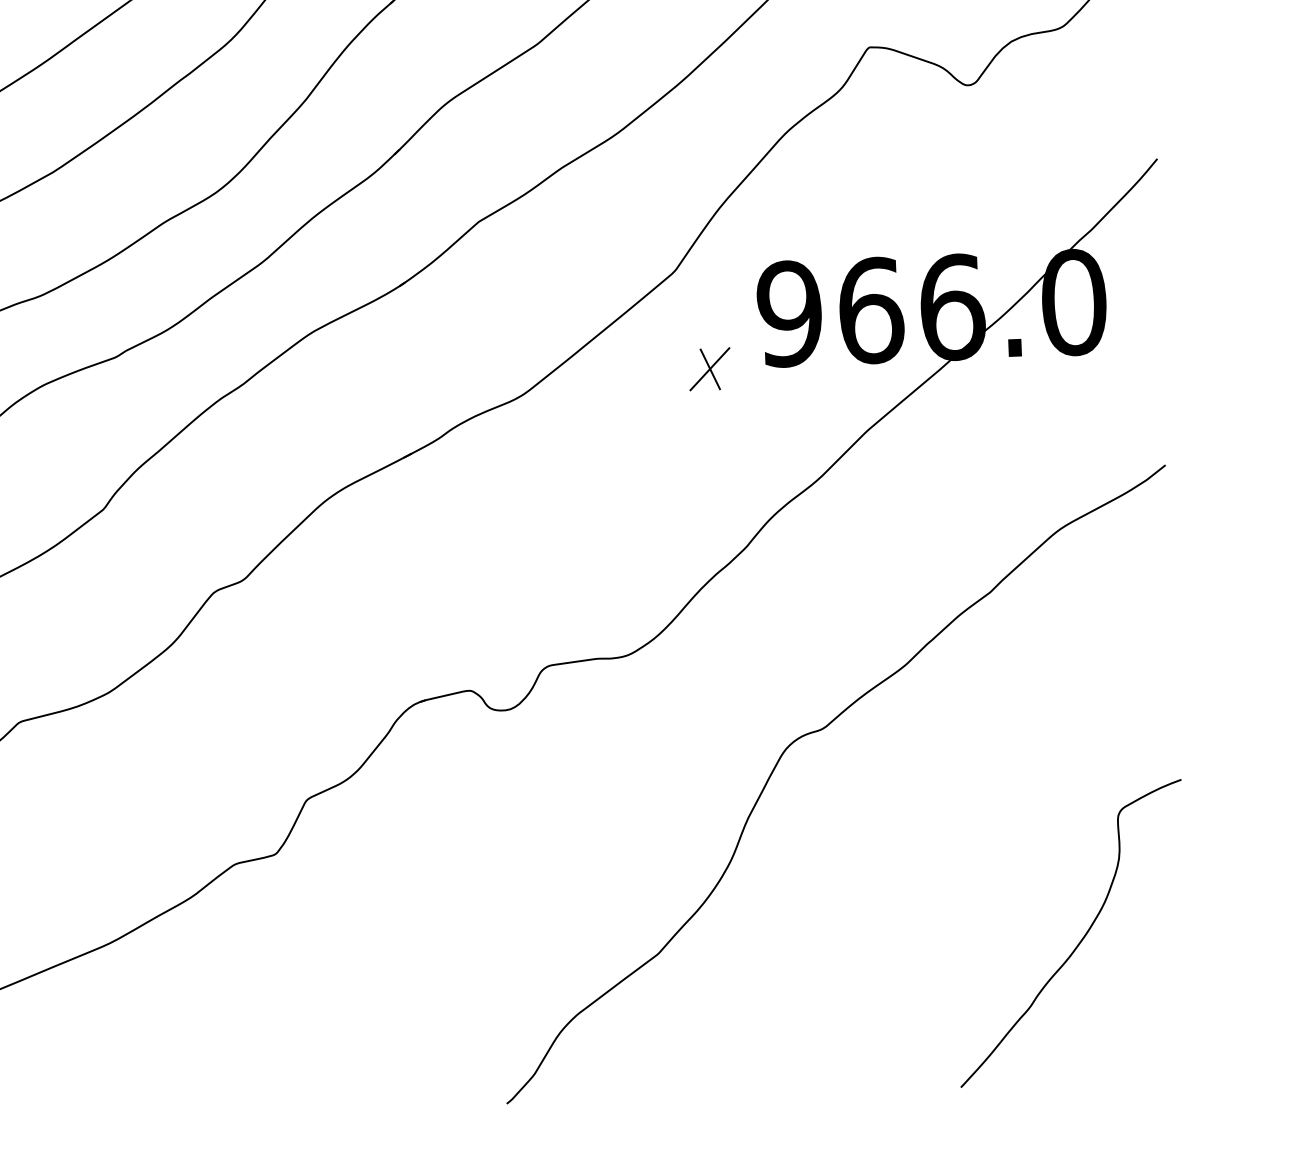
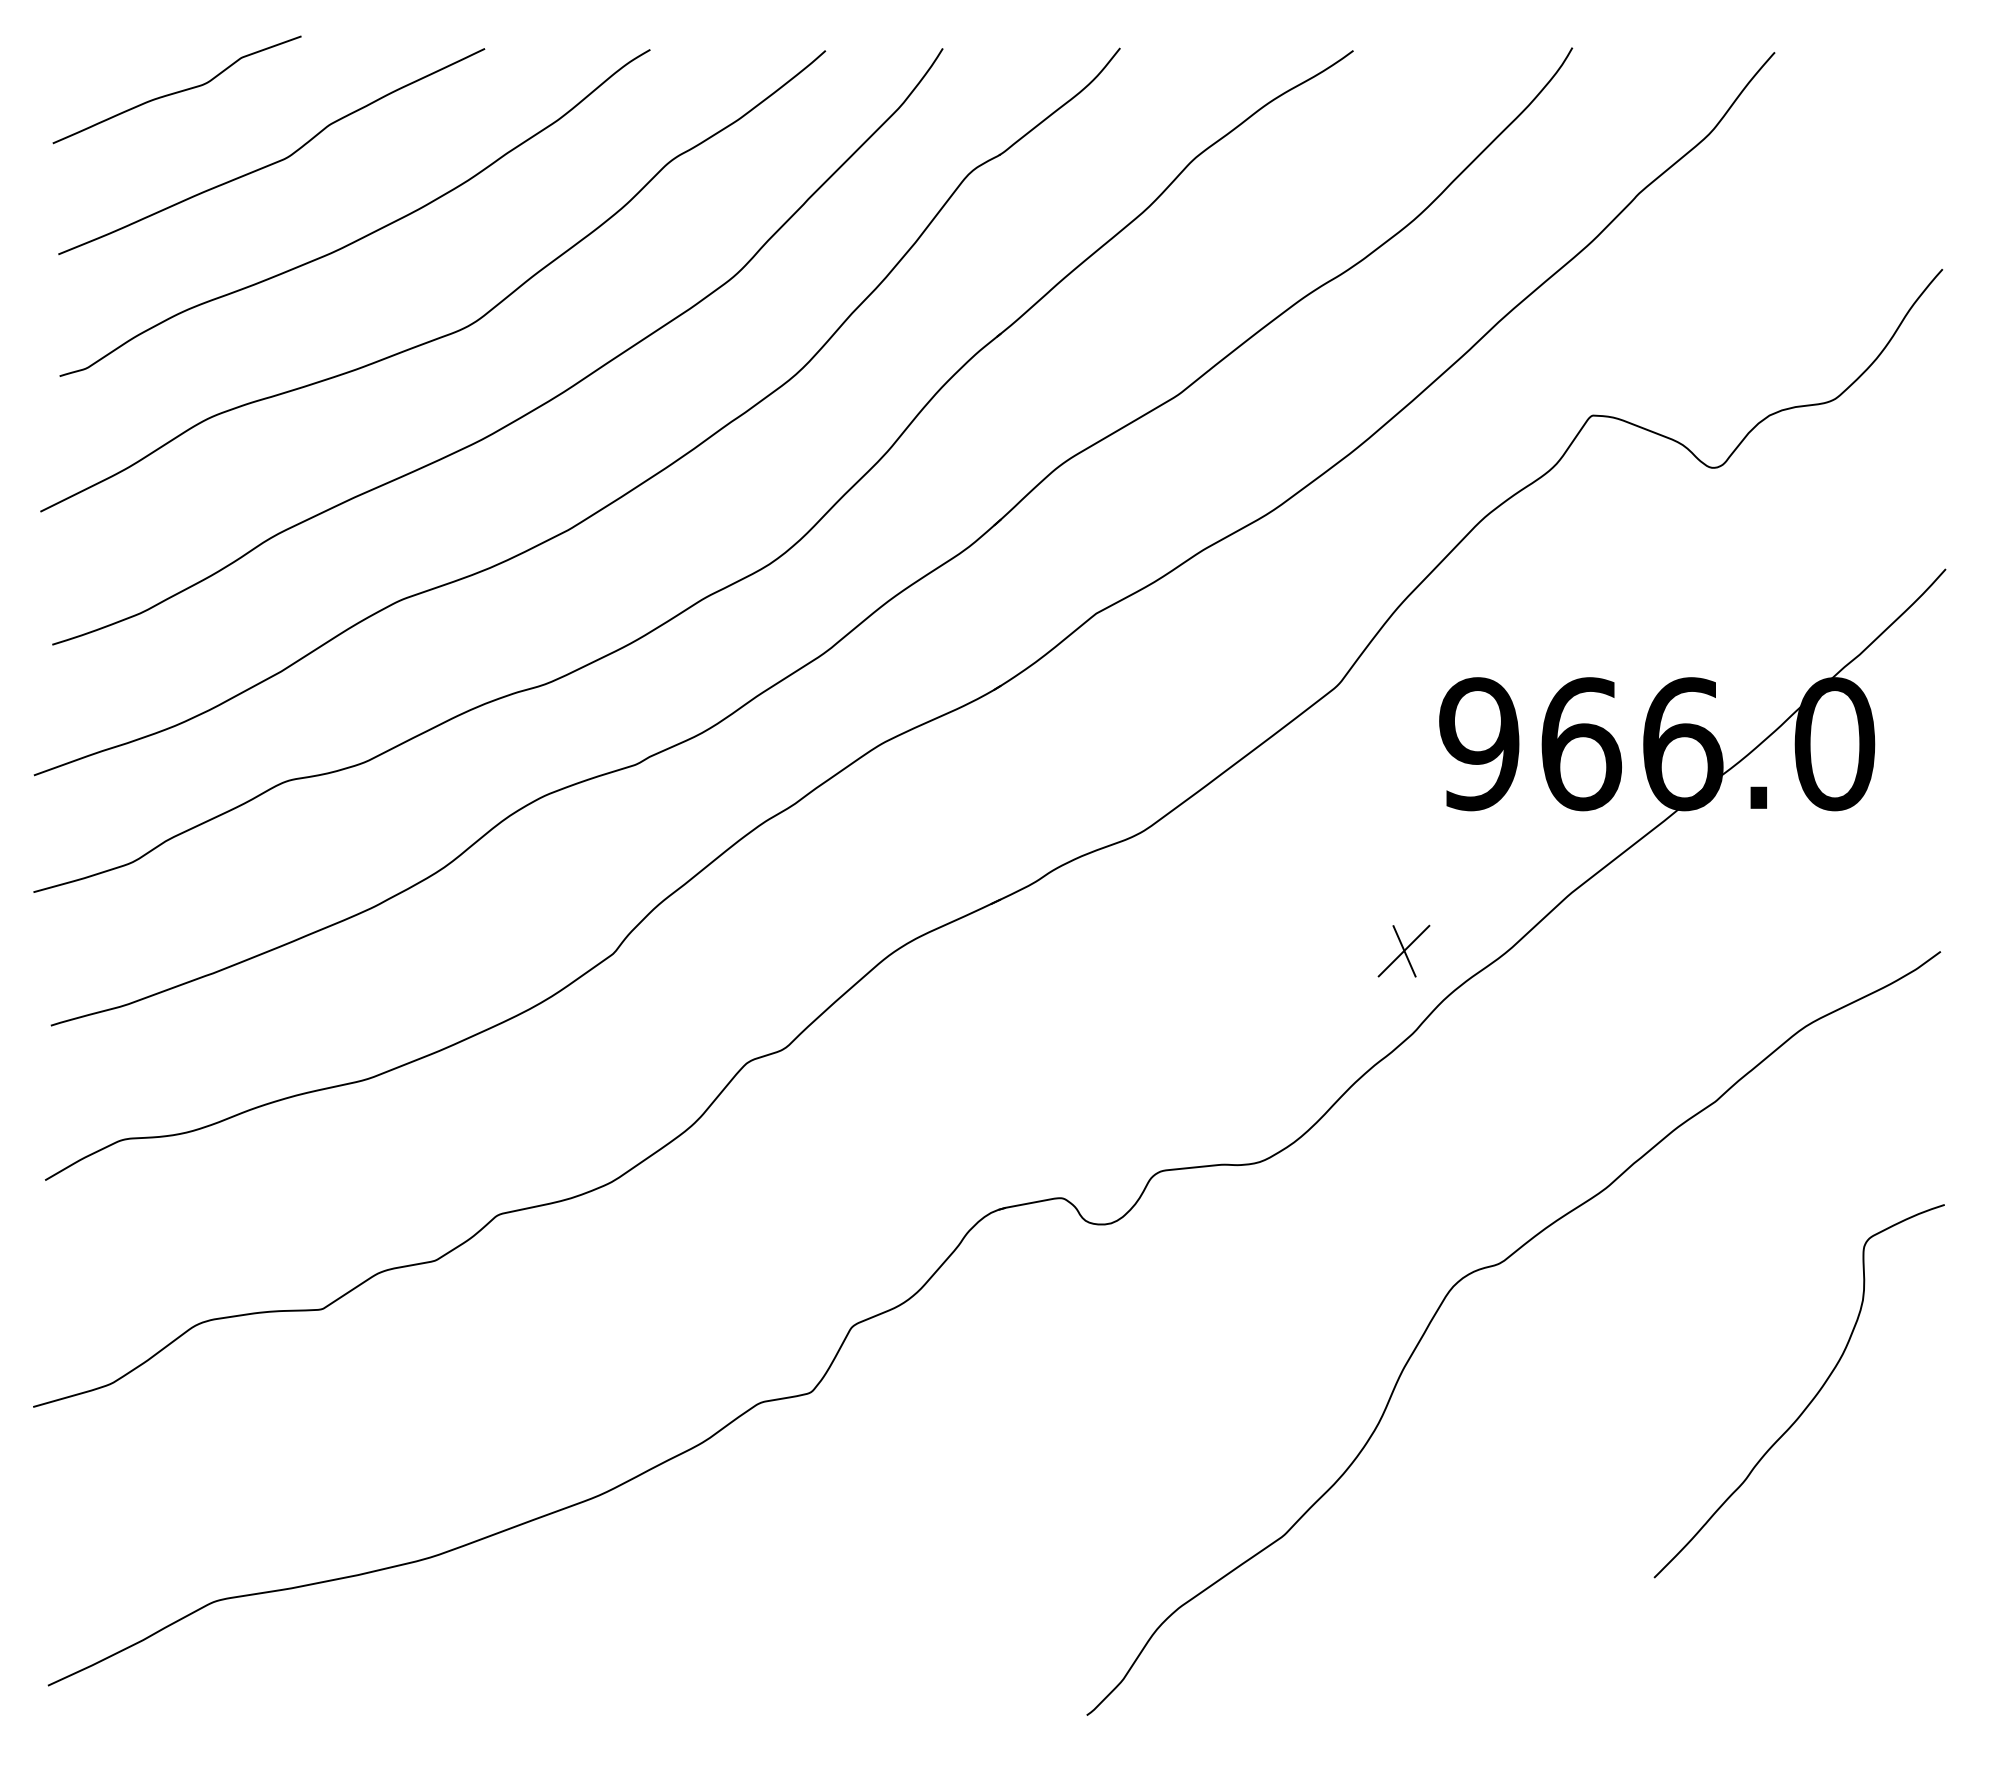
part: (709, 368) -> (1403, 950), moved
curve: (1081, 939) -> (1811, 1399), moved

